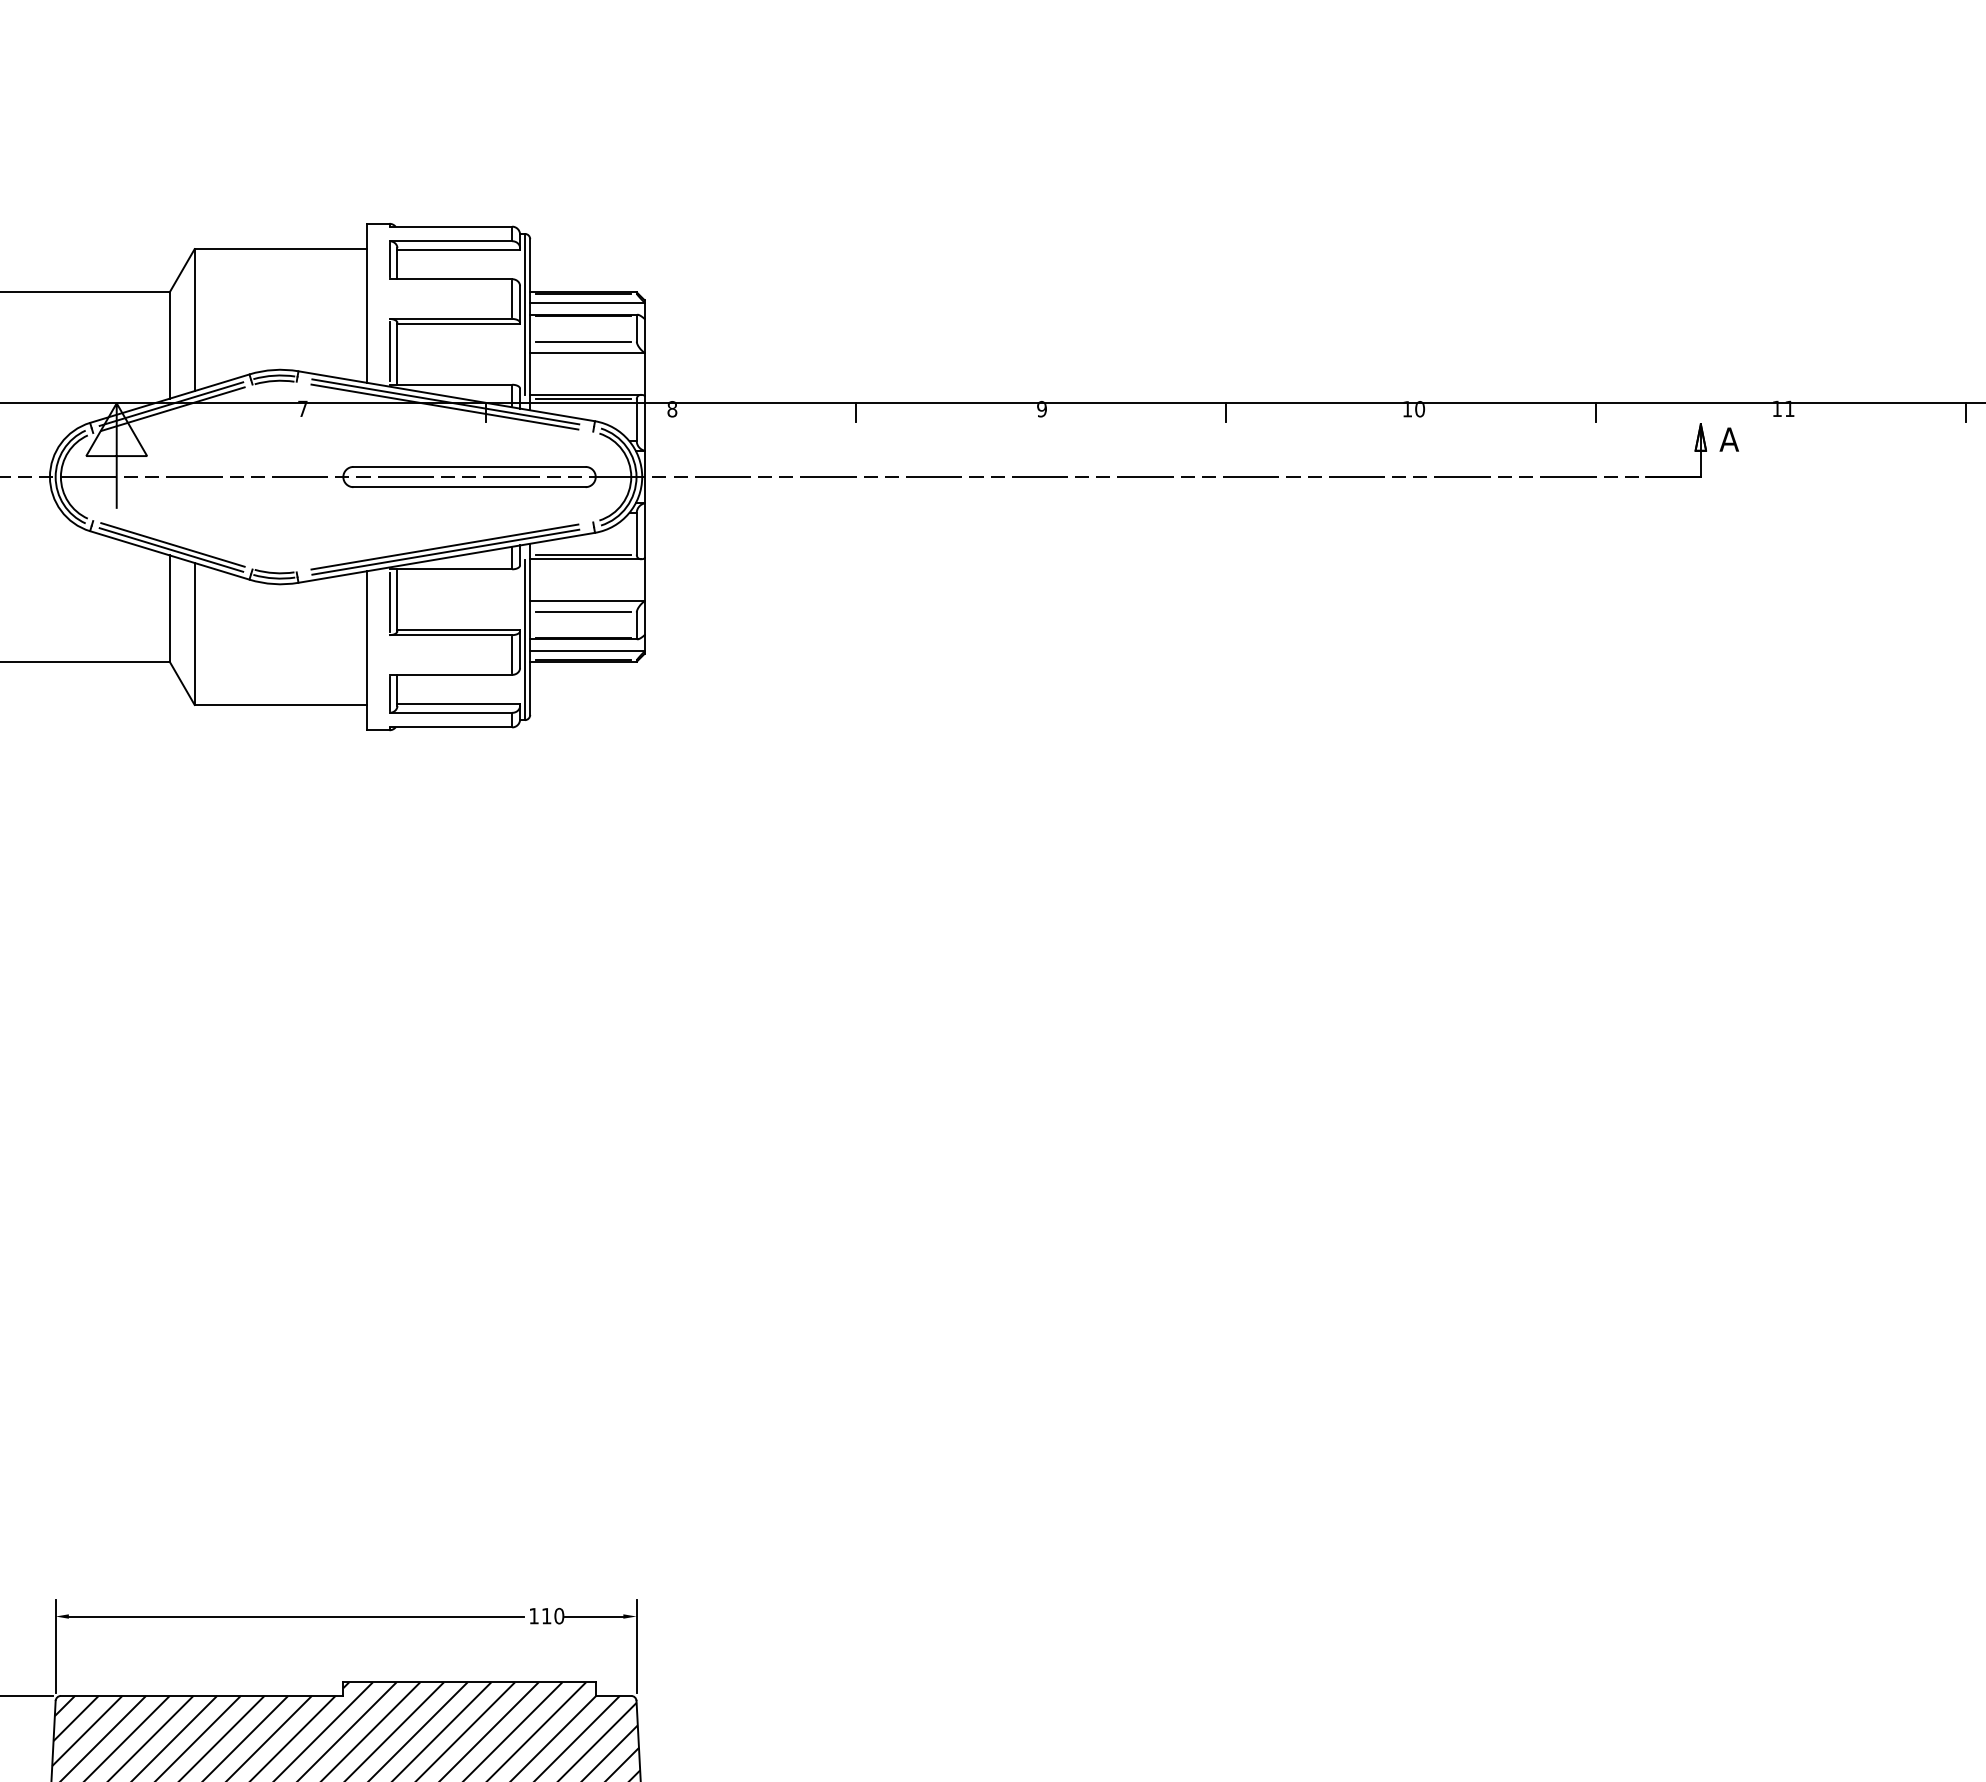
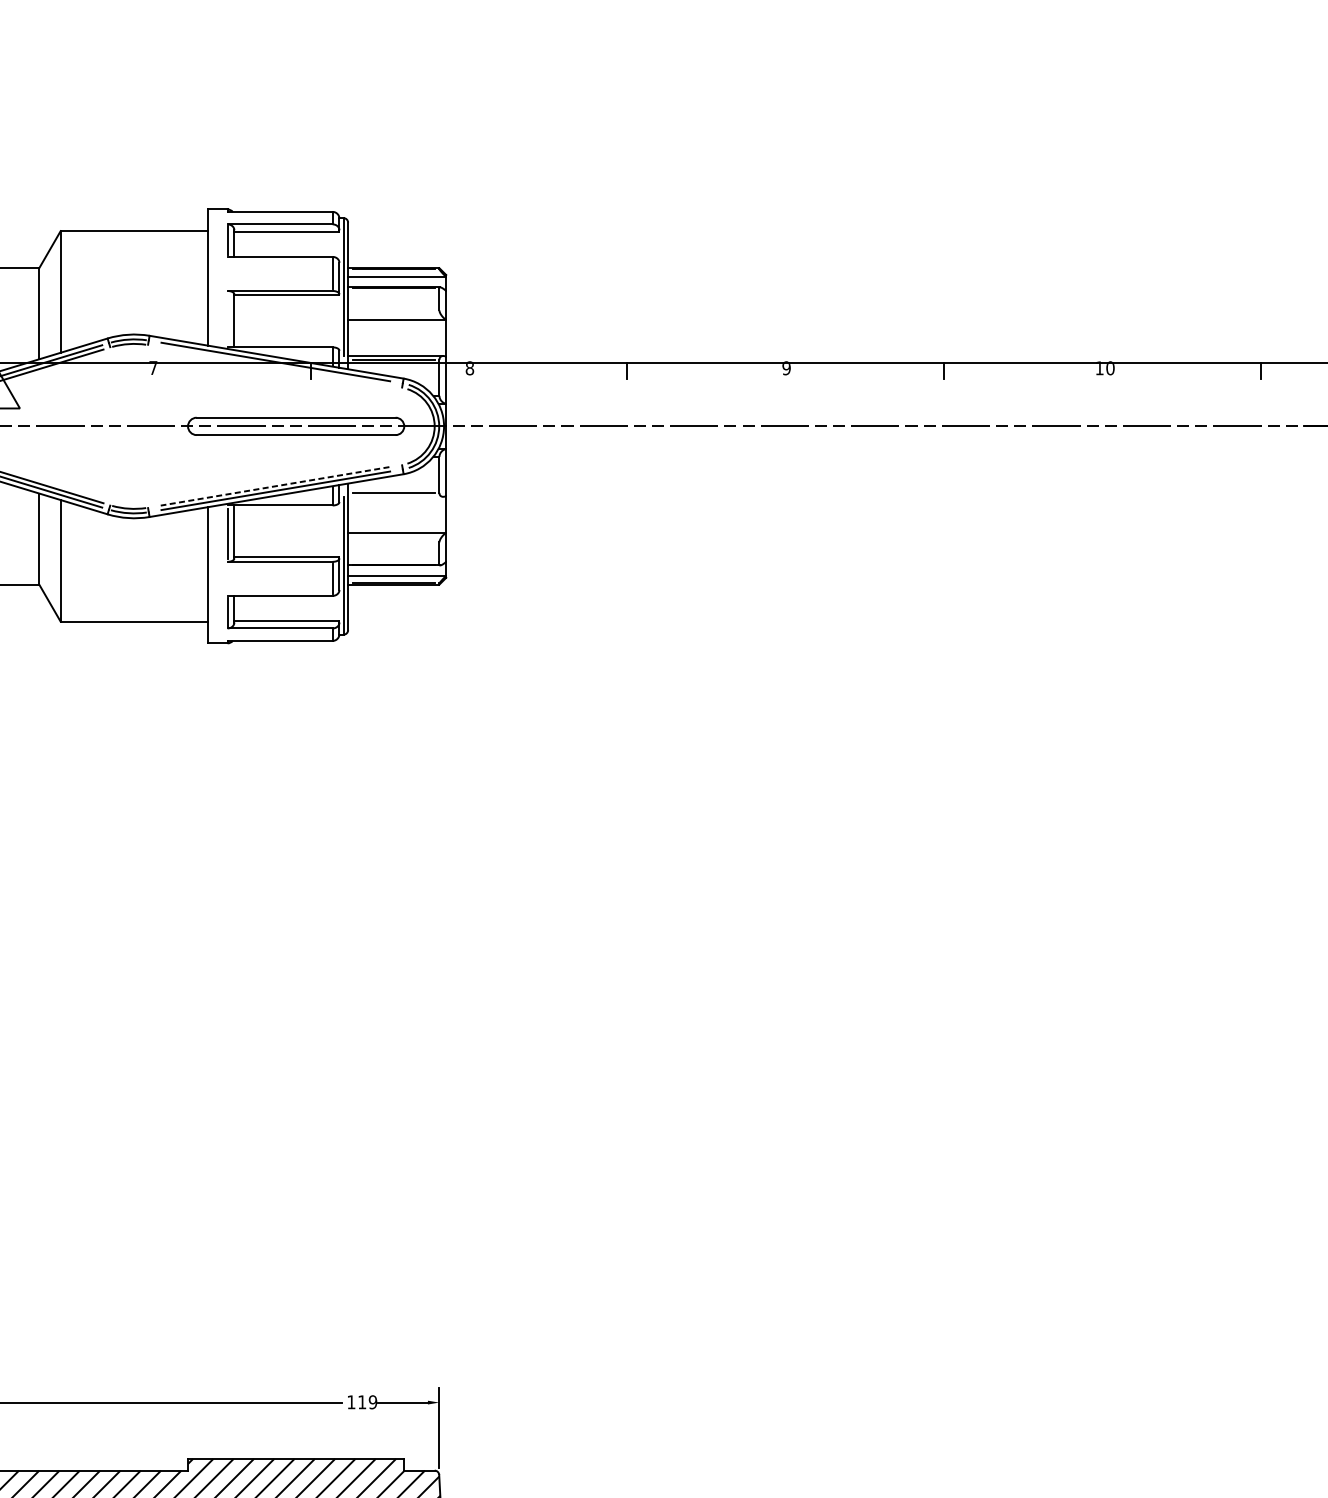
line: (583, 341) -> (393, 310), removed
line: (389, 351) -> (227, 318), removed
line: (444, 406) -> (274, 365), removed
line: (444, 547) -> (274, 486), solid -> dashed
line: (585, 559) -> (395, 497), removed
line: (583, 612) -> (393, 542), removed
text: (559, 1616) -> (373, 1402), 110 -> 119

